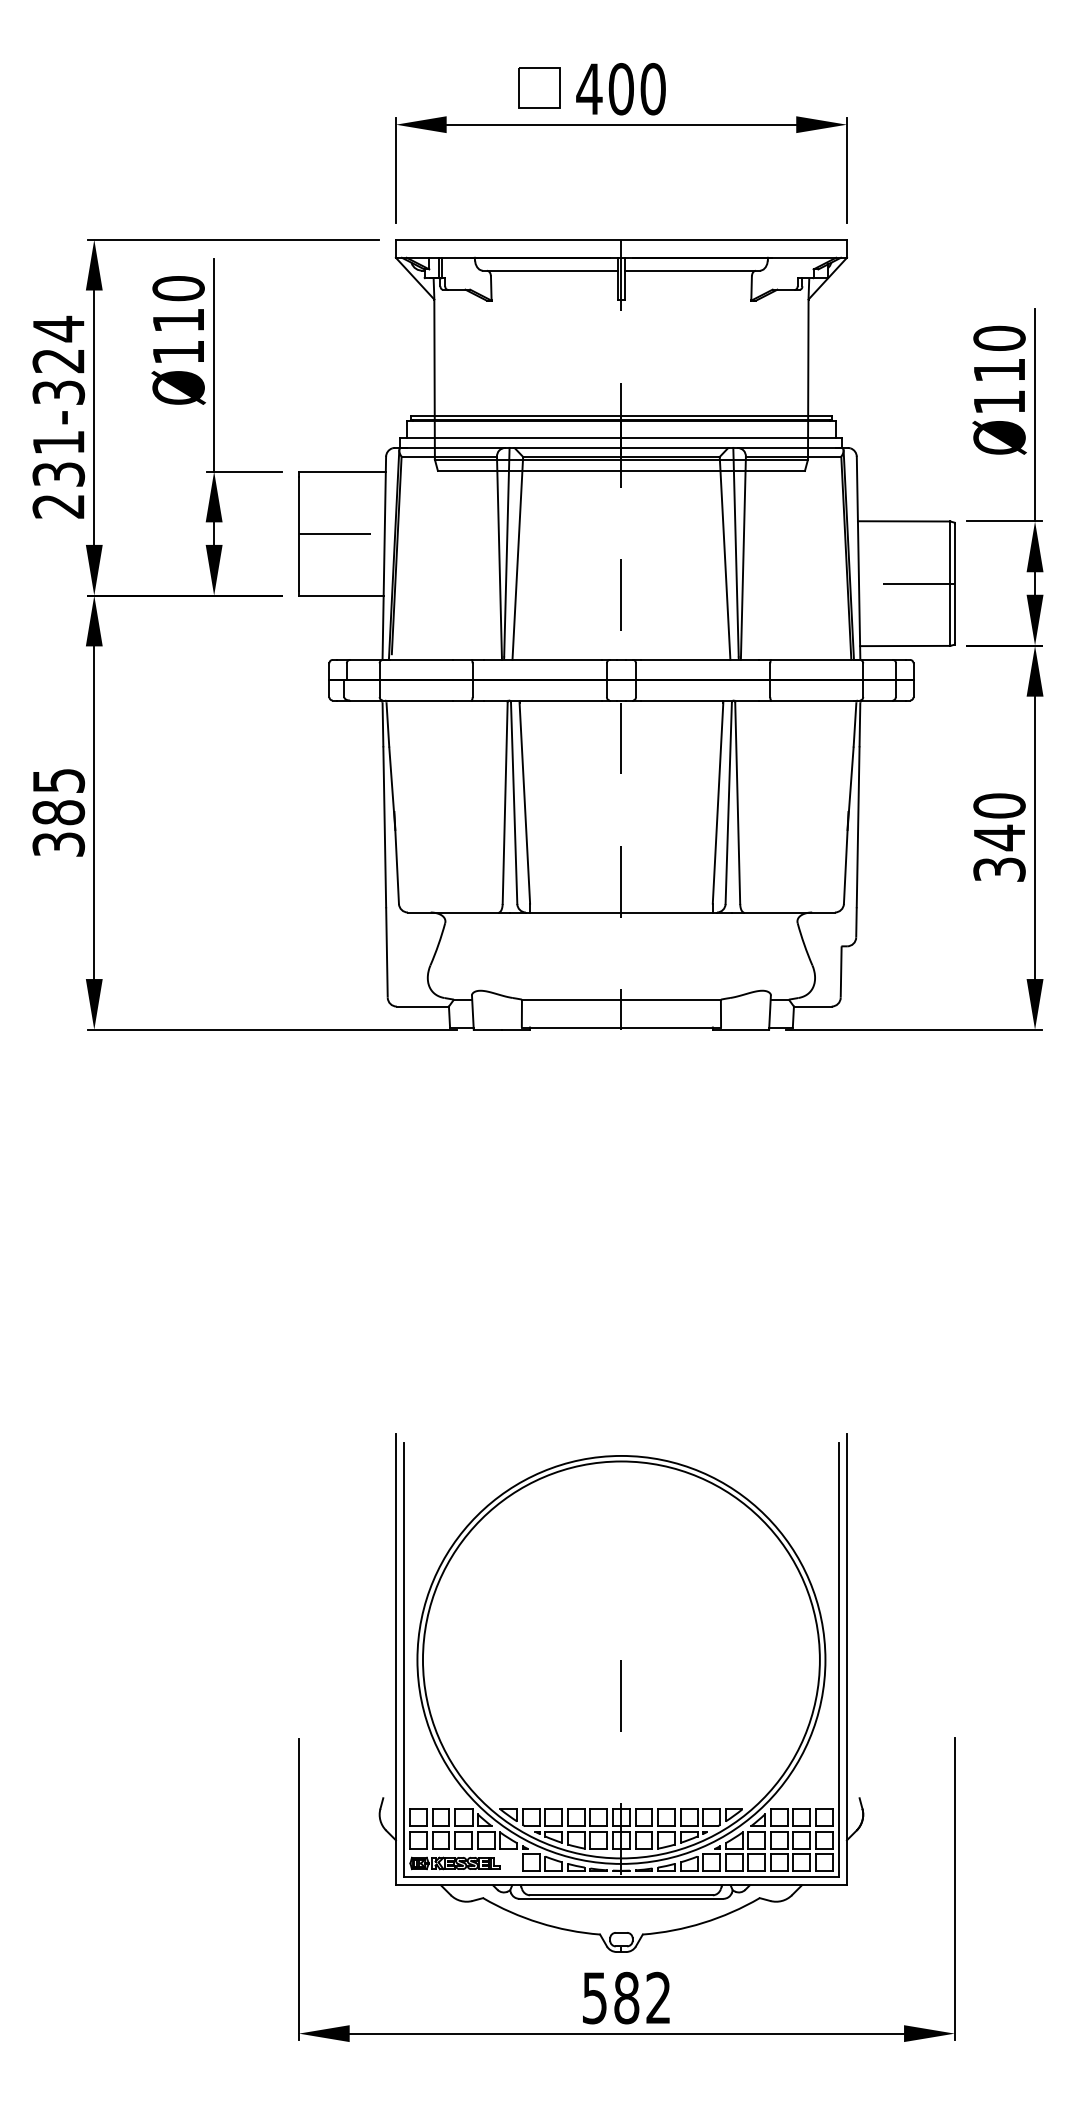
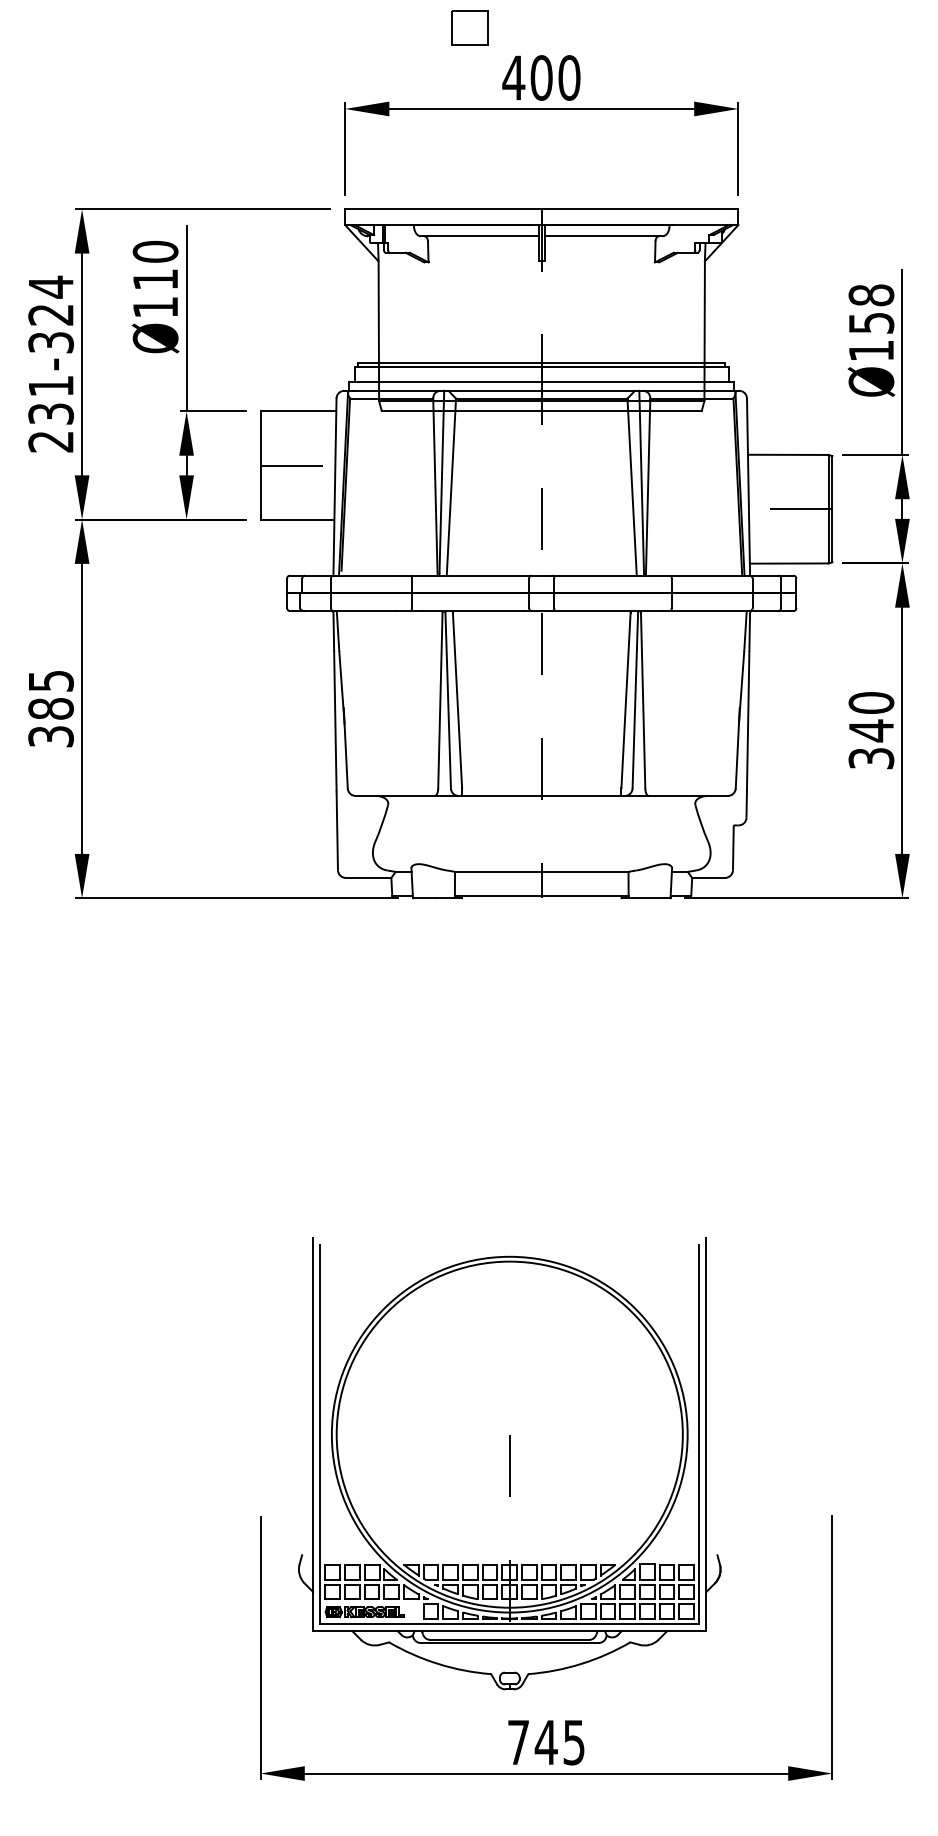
part: (538, 87) -> (469, 27), moved
text: (999, 353) -> (871, 308), Ø110 -> Ø158
part: (621, 1692) -> (509, 1463), moved
text: (626, 1998) -> (546, 1742), 582 -> 745

